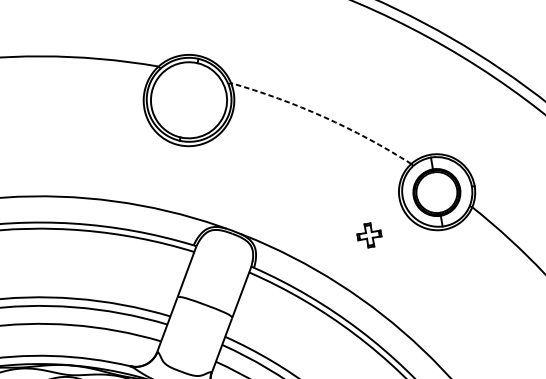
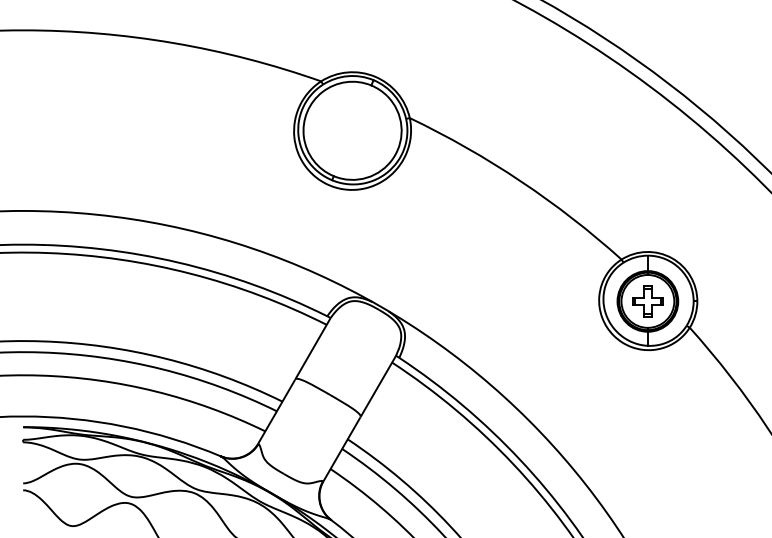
arc: (323, 117) -> (520, 181), dashed -> solid
part: (369, 235) -> (647, 301), moved

